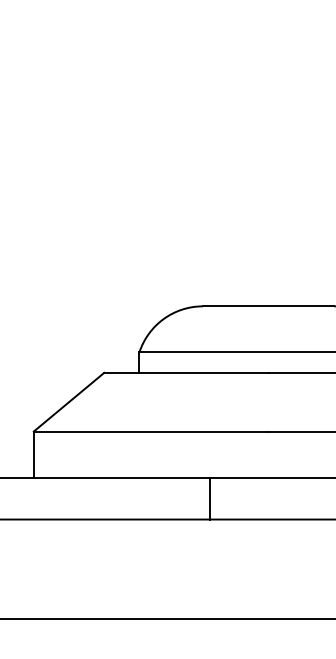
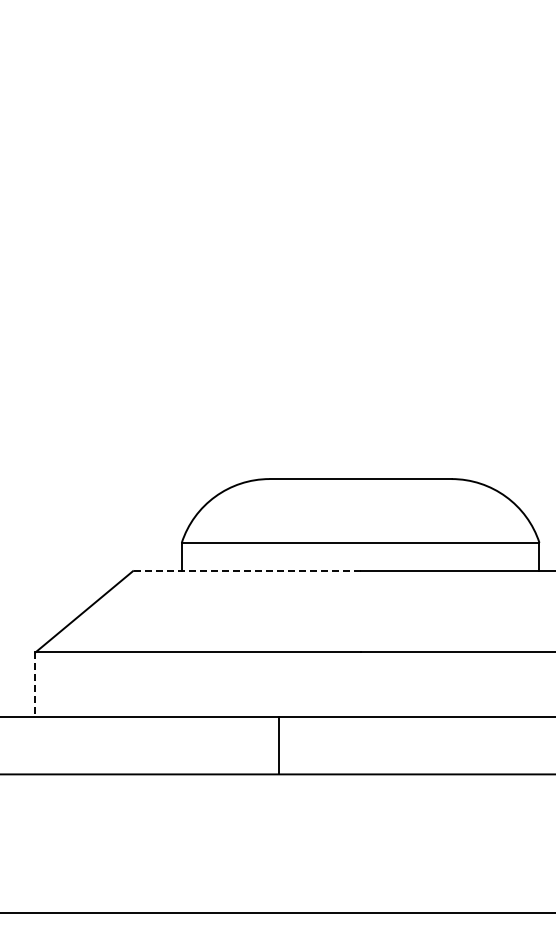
line: (186, 373) -> (246, 571), solid -> dashed
line: (33, 454) -> (35, 684), solid -> dashed

